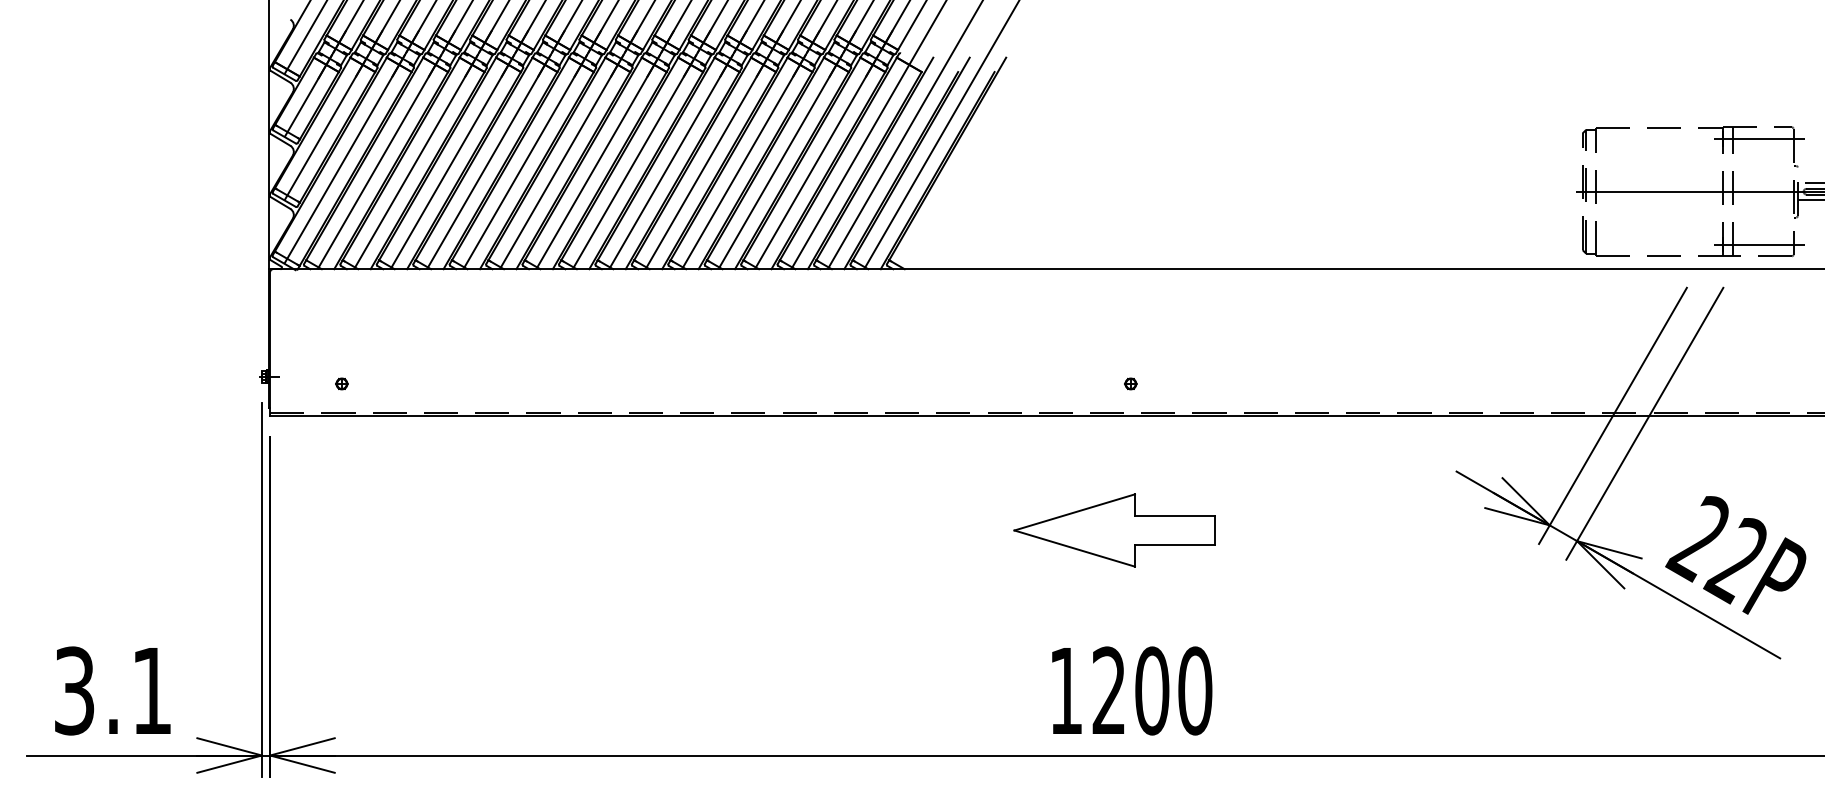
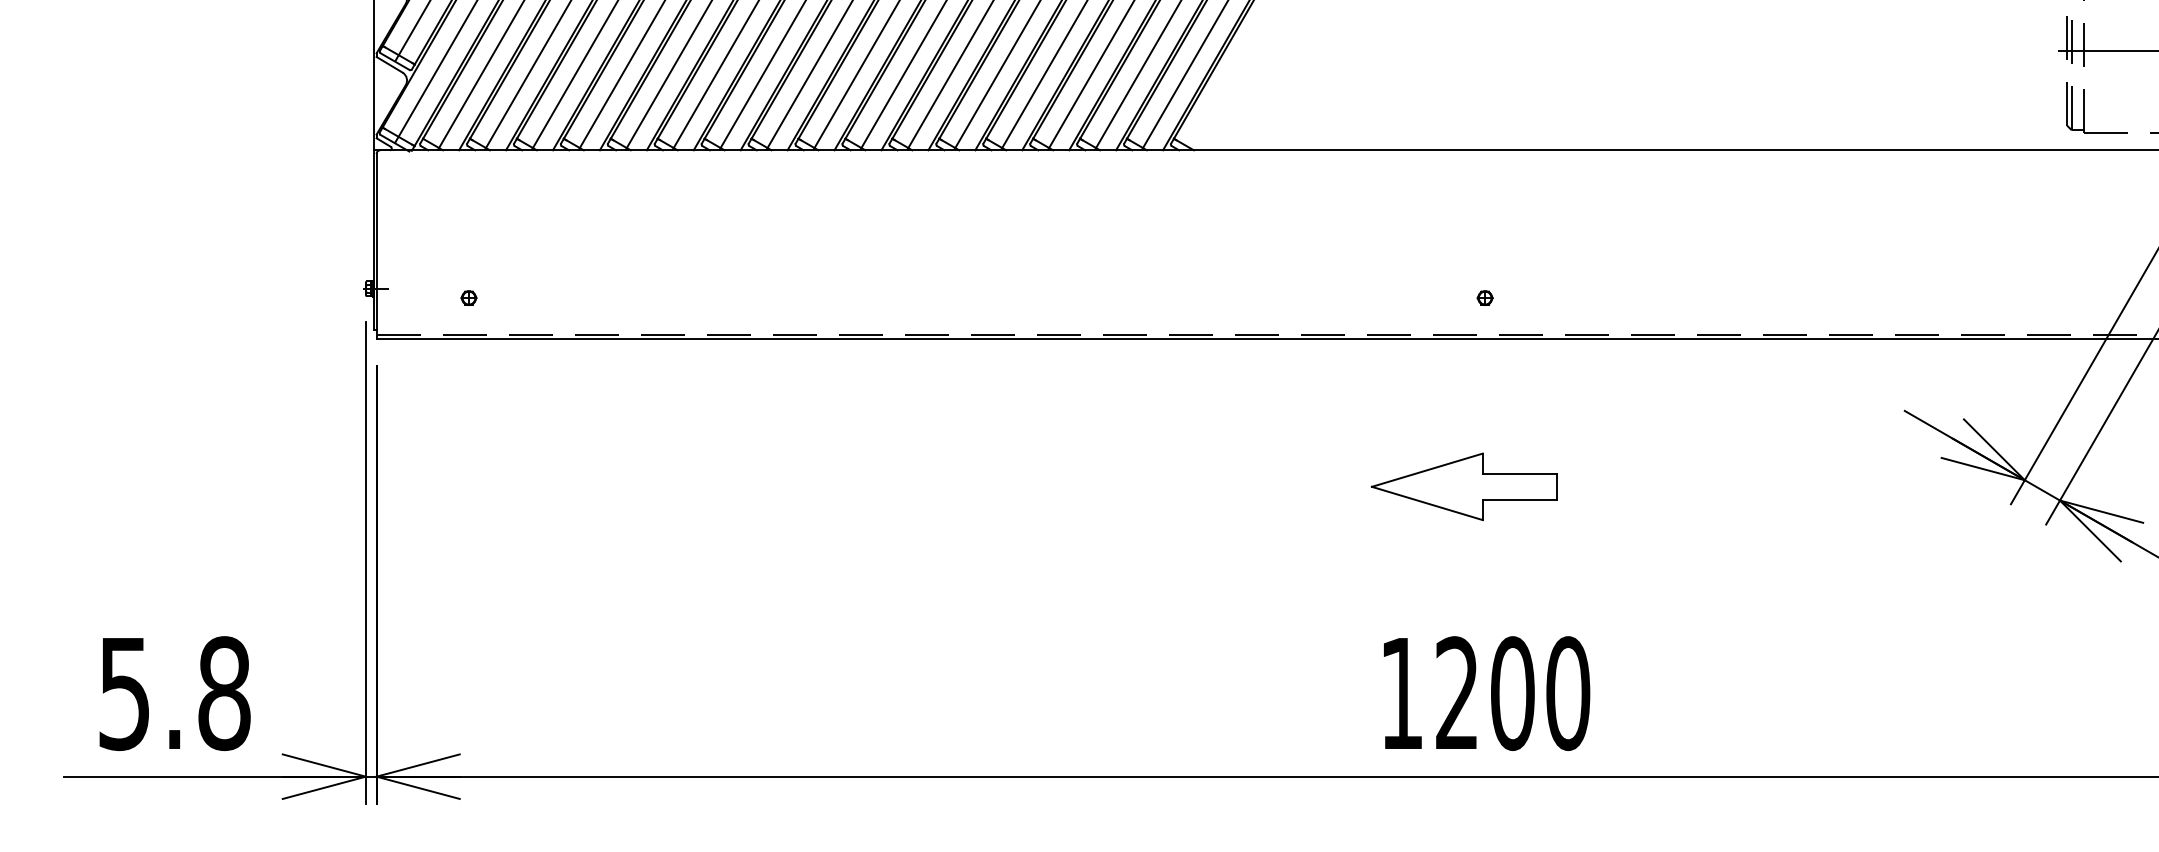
part: (1113, 530) -> (1462, 486), size x0.71
text: (113, 690) -> (174, 692), 3.1 -> 5.8

